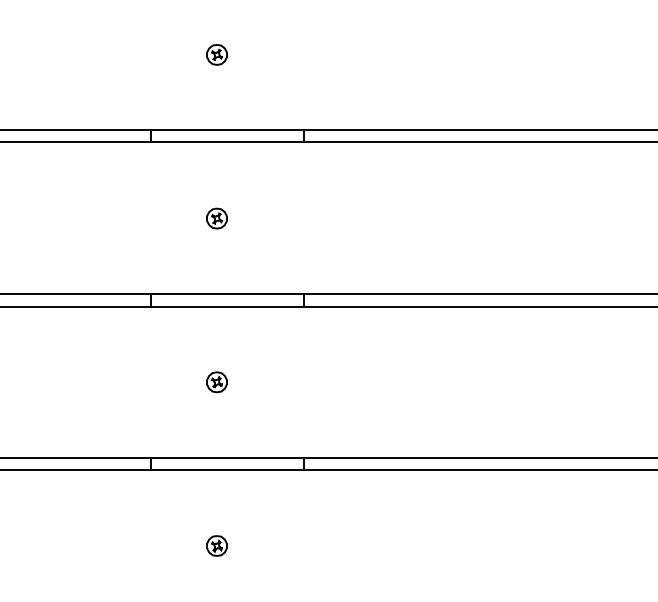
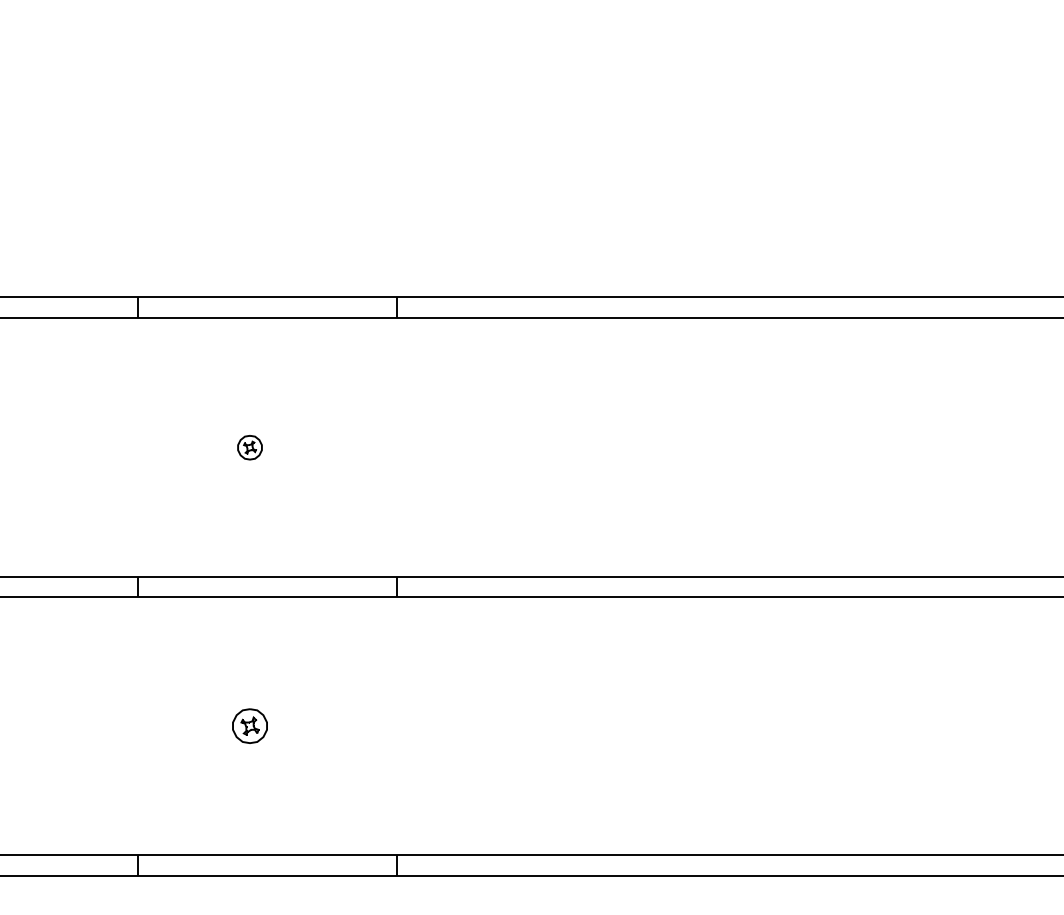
part: (216, 54) -> (249, 168), removed
part: (216, 218) -> (249, 447), size x0.7

